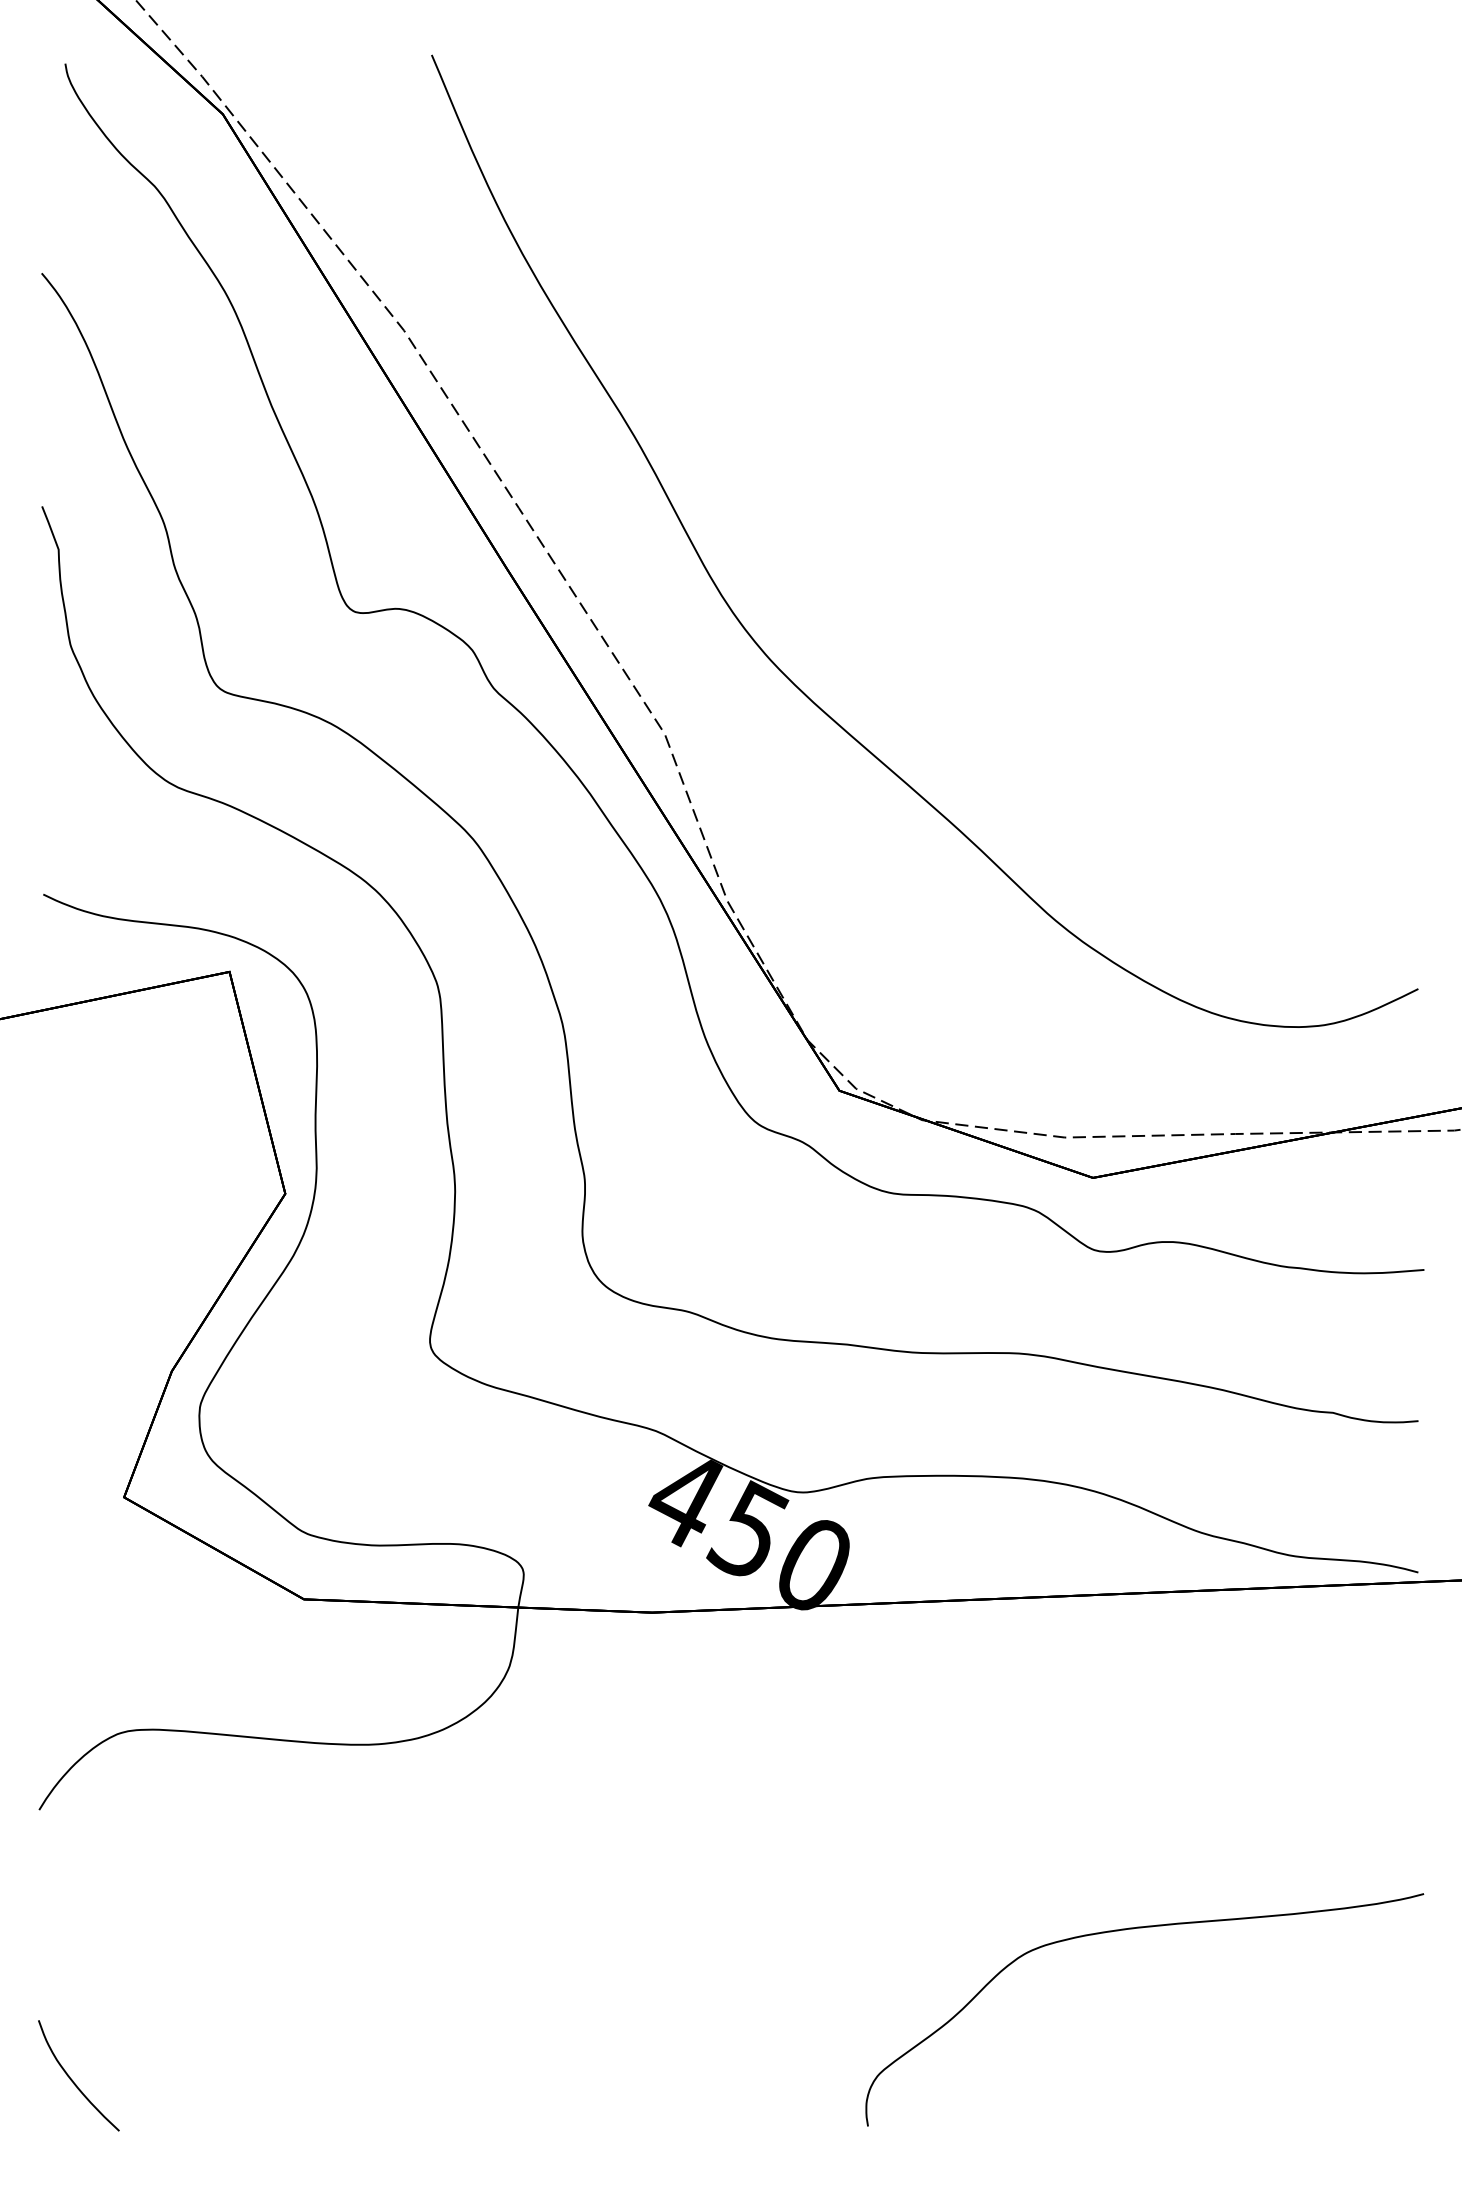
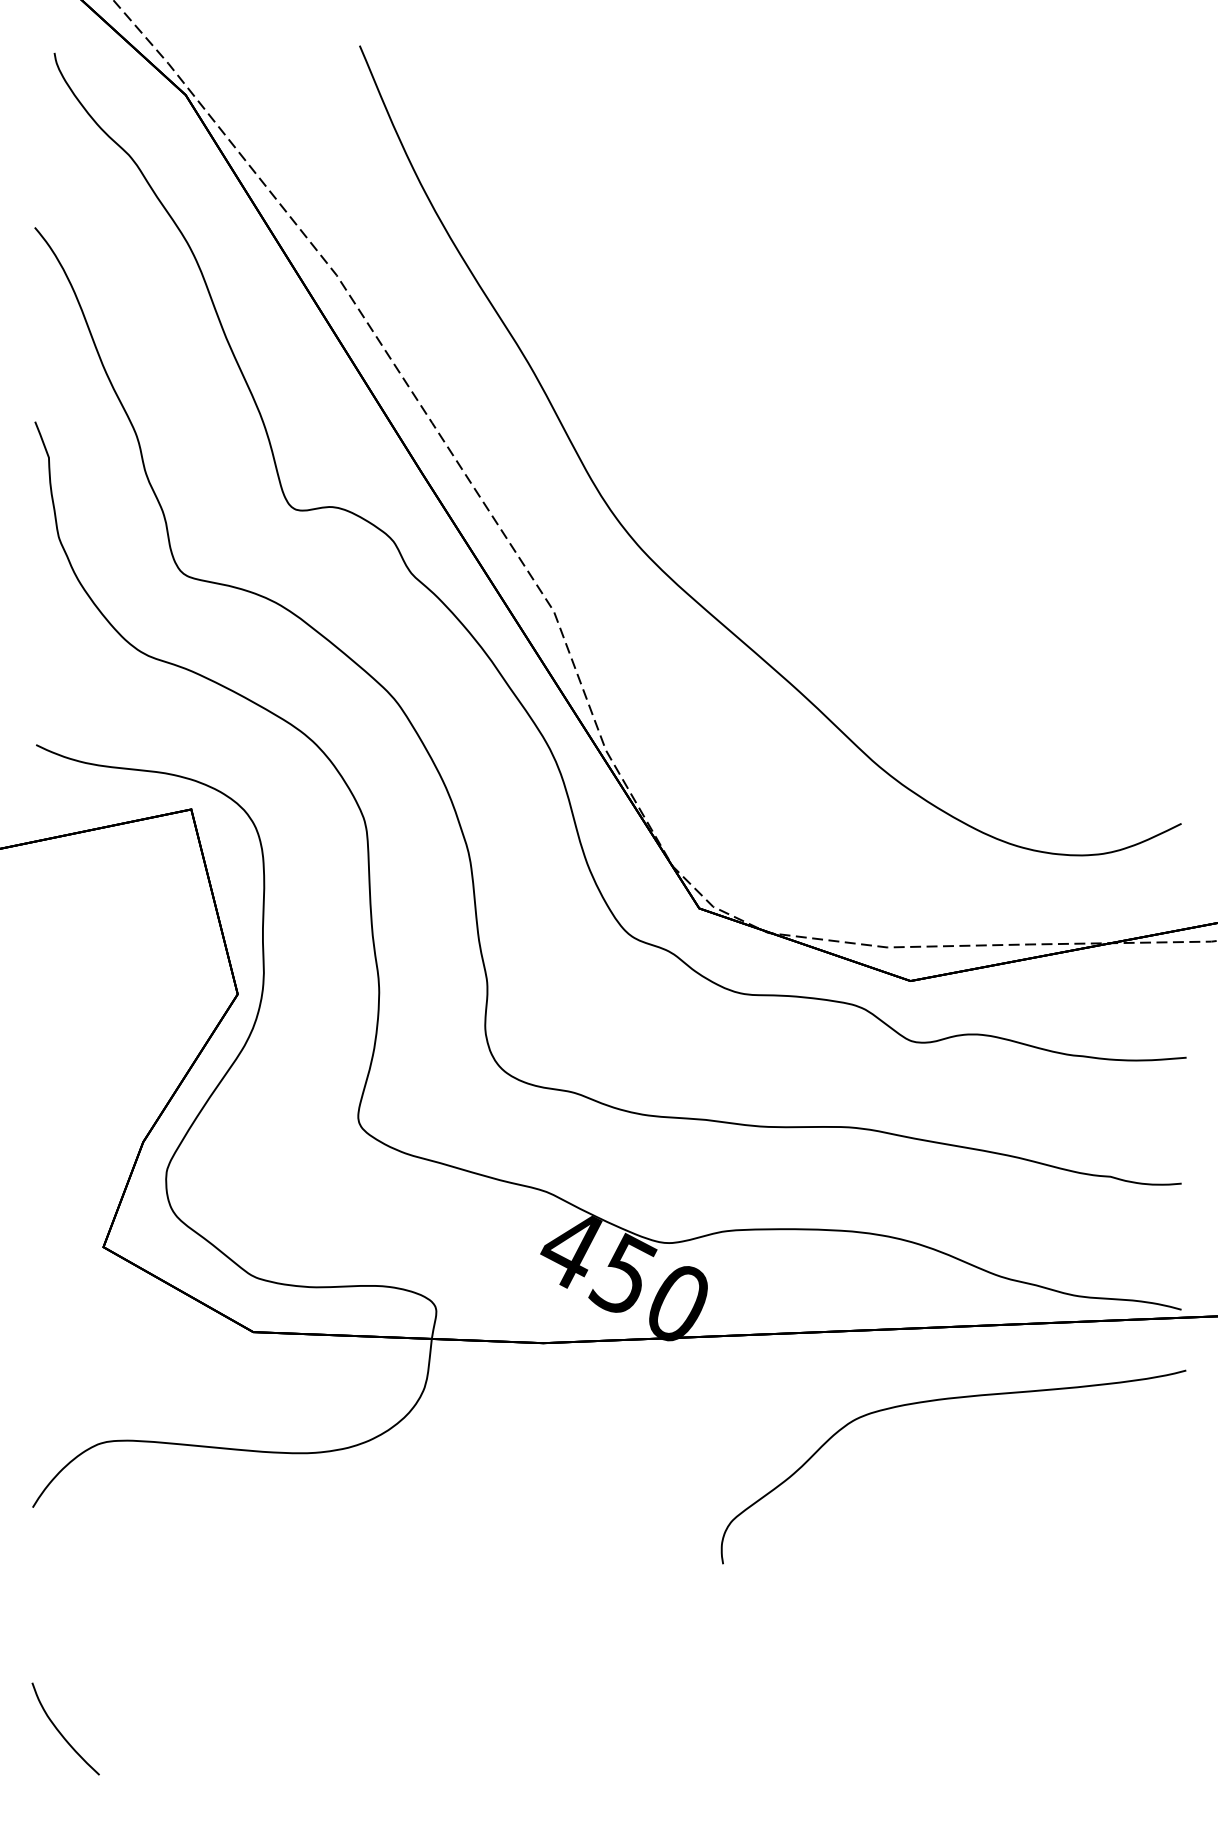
curve: (1132, 1929) -> (943, 1400), moved

